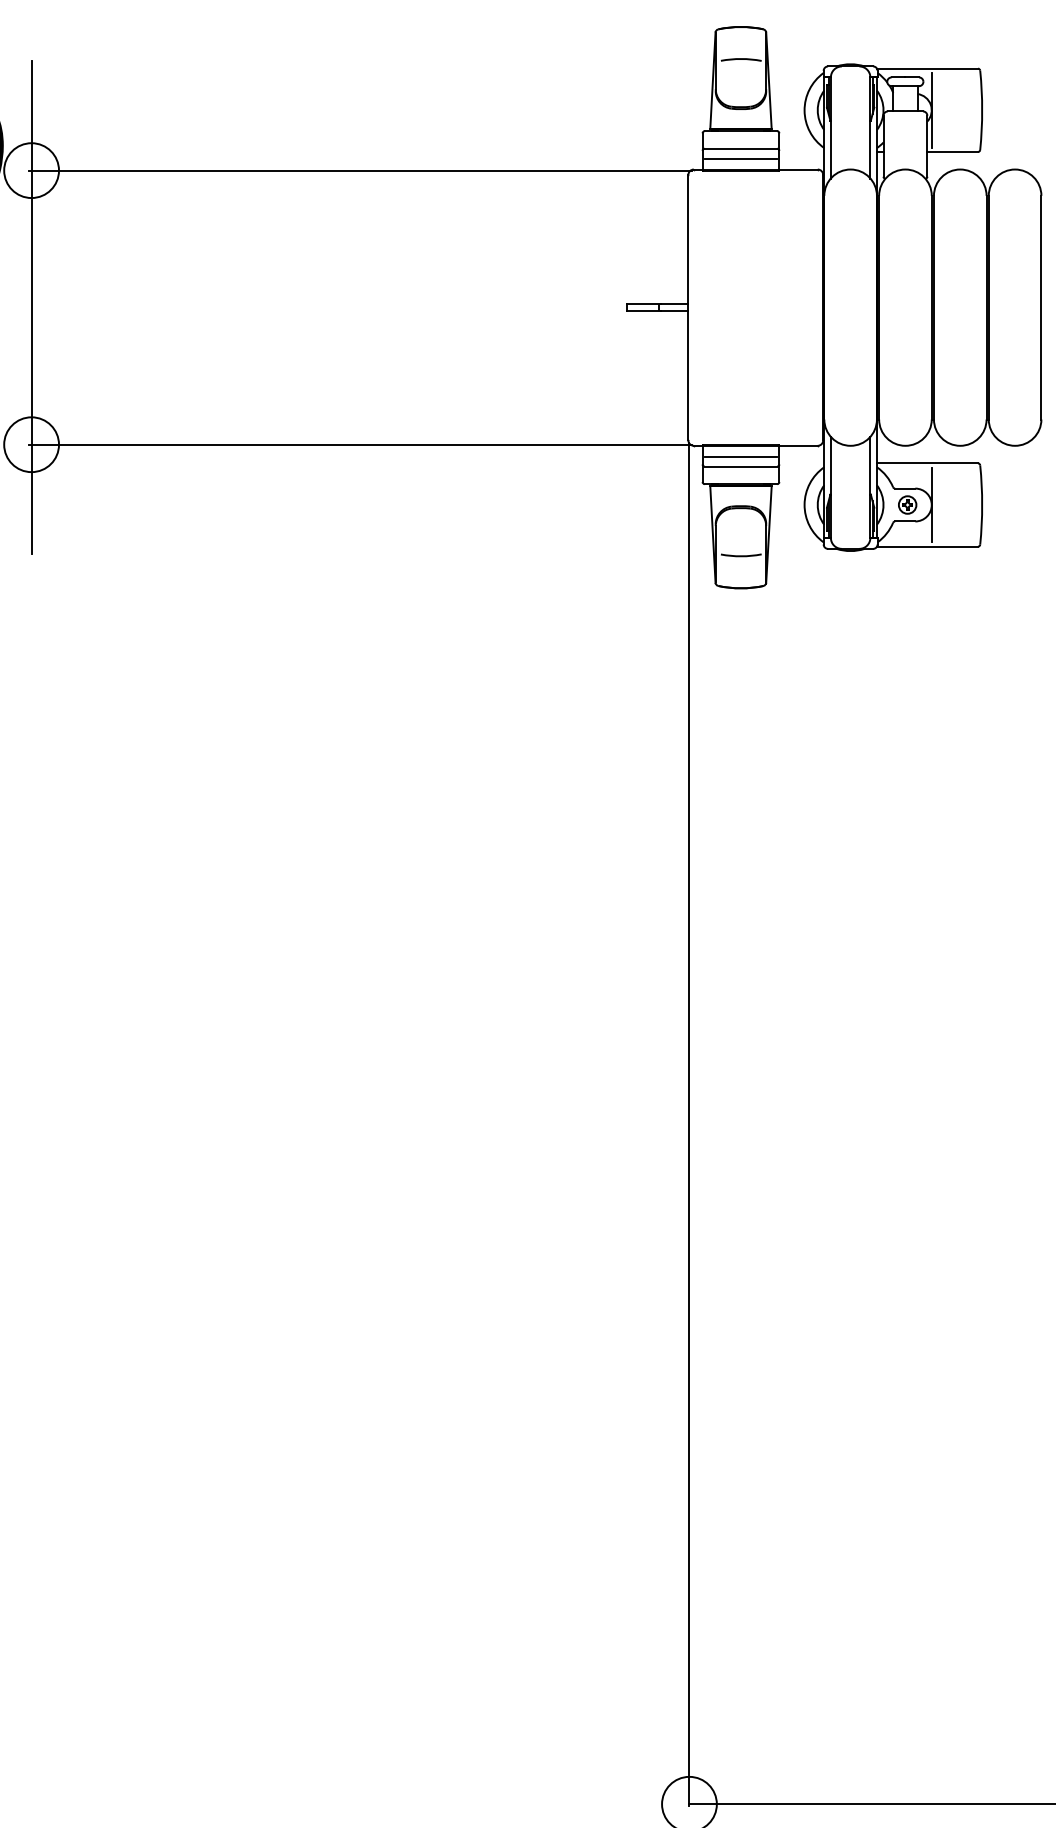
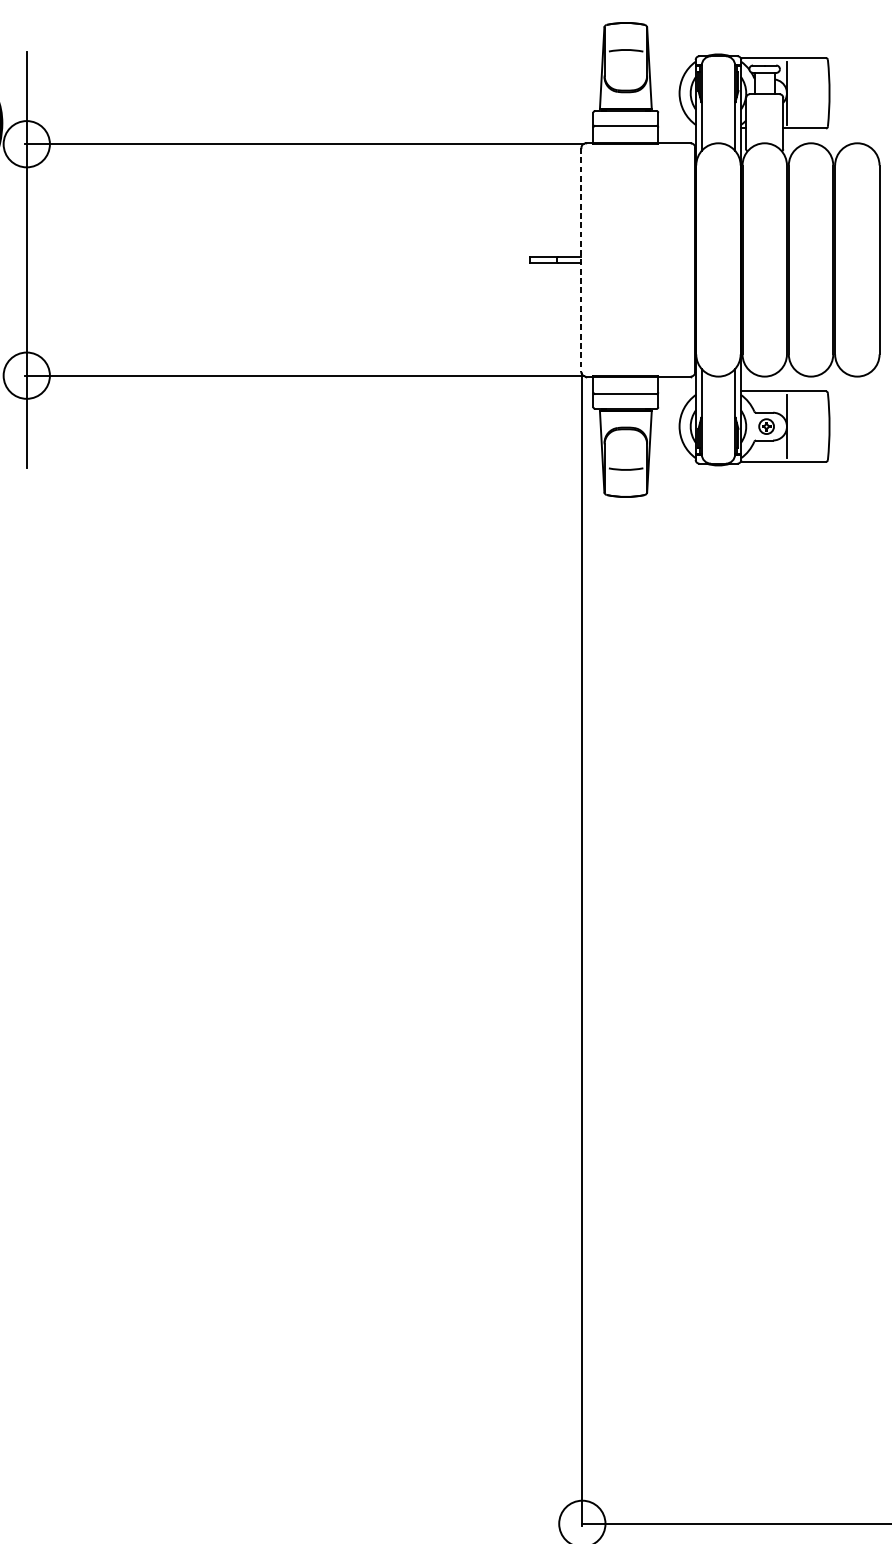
line: (740, 158) -> (625, 133), removed
line: (688, 307) -> (581, 259), solid -> dashed
line: (740, 456) -> (625, 385), removed

